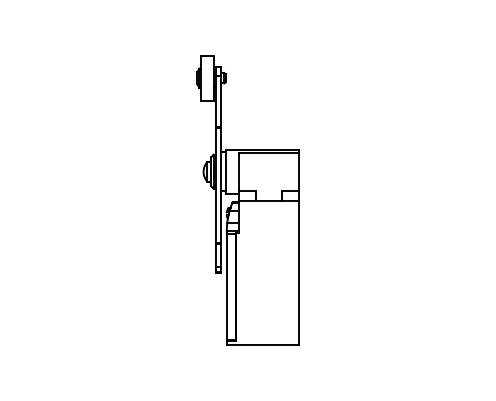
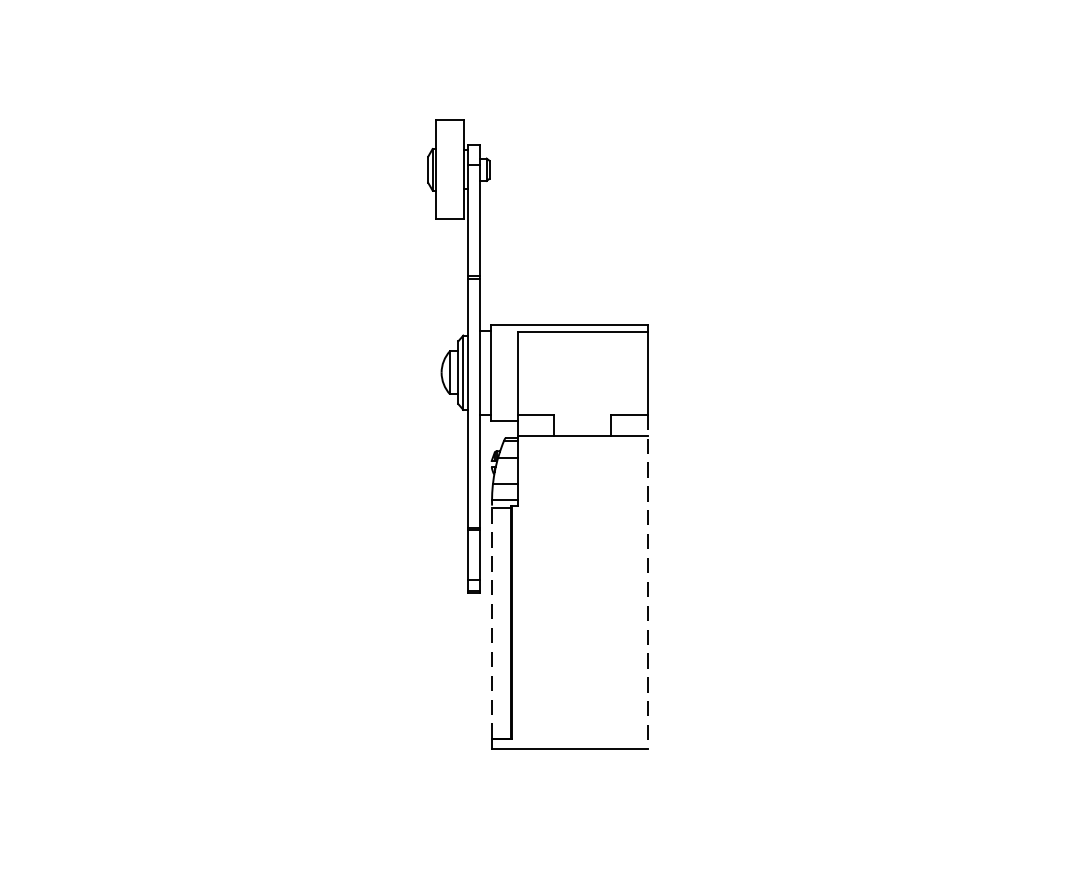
line: (298, 268) -> (647, 582), solid -> dashed
line: (226, 286) -> (491, 621), solid -> dashed

